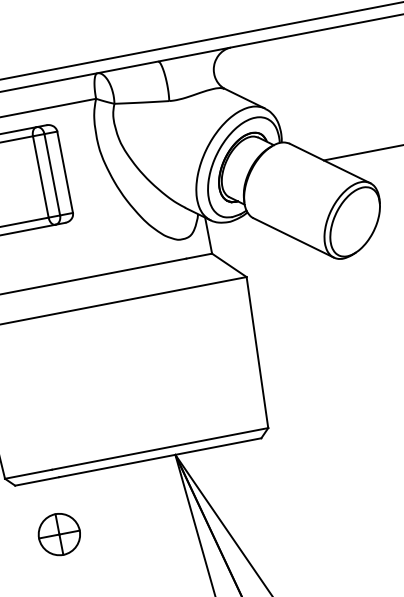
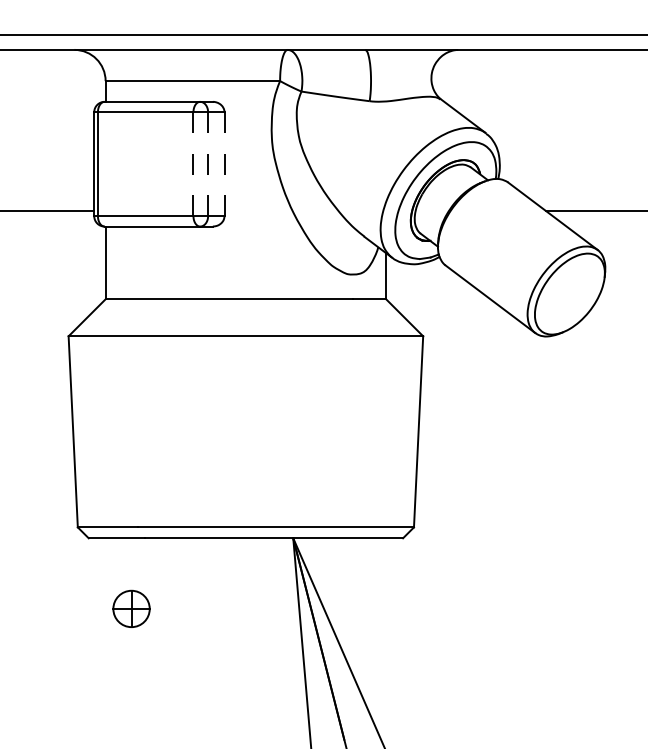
line: (65, 172) -> (224, 164), solid -> dashed
line: (52, 174) -> (208, 164), solid -> dashed
line: (40, 177) -> (193, 164), solid -> dashed
part: (59, 534) -> (131, 608), size x0.7

